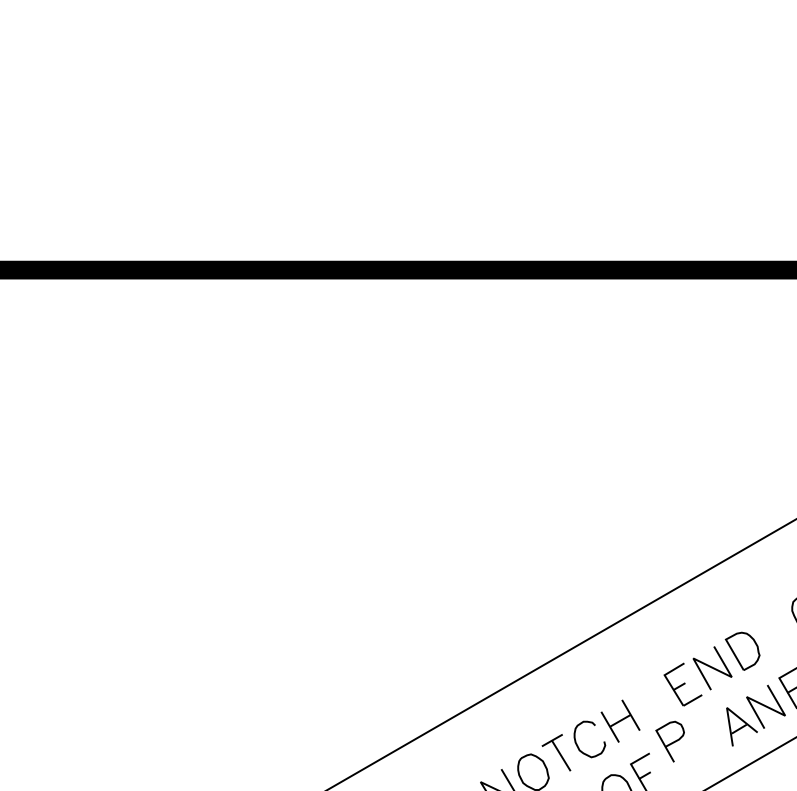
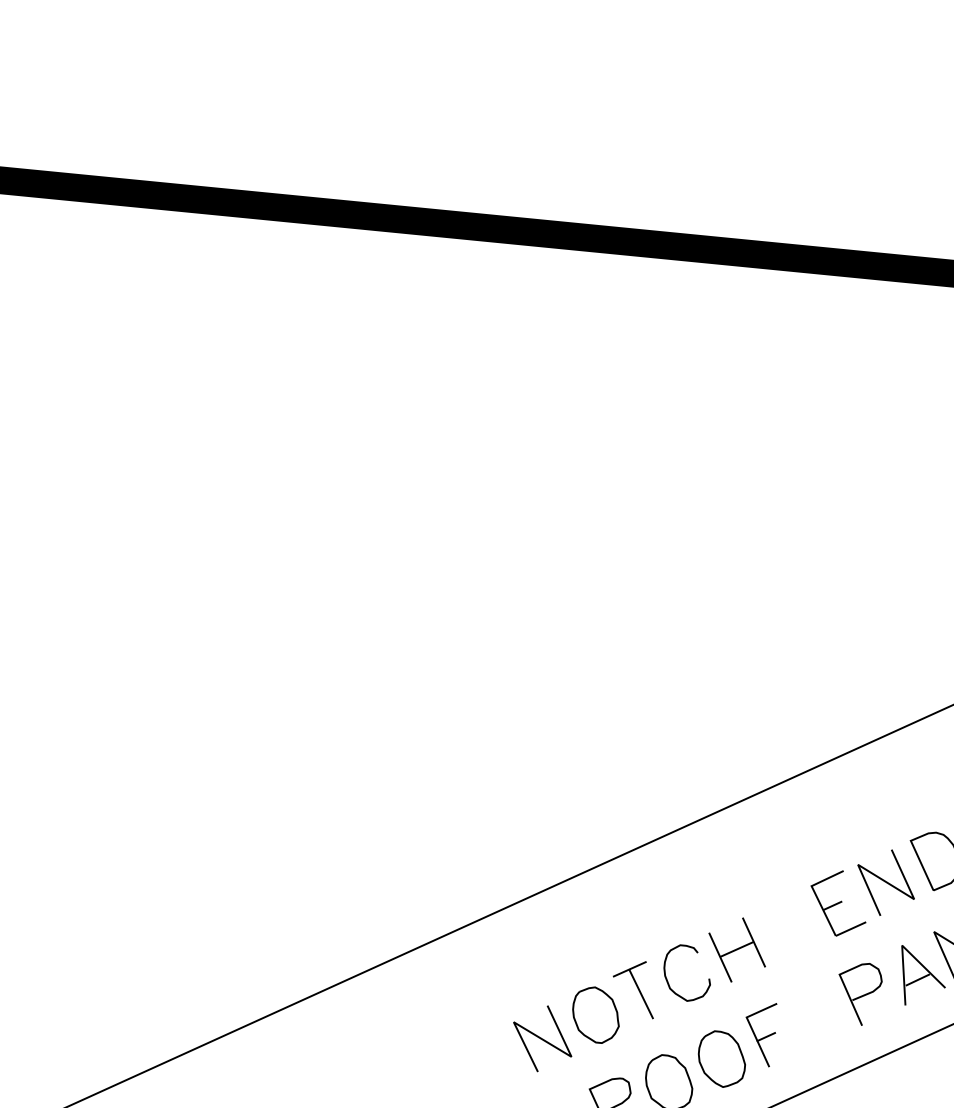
curve: (669, 743) -> (857, 996), moved

